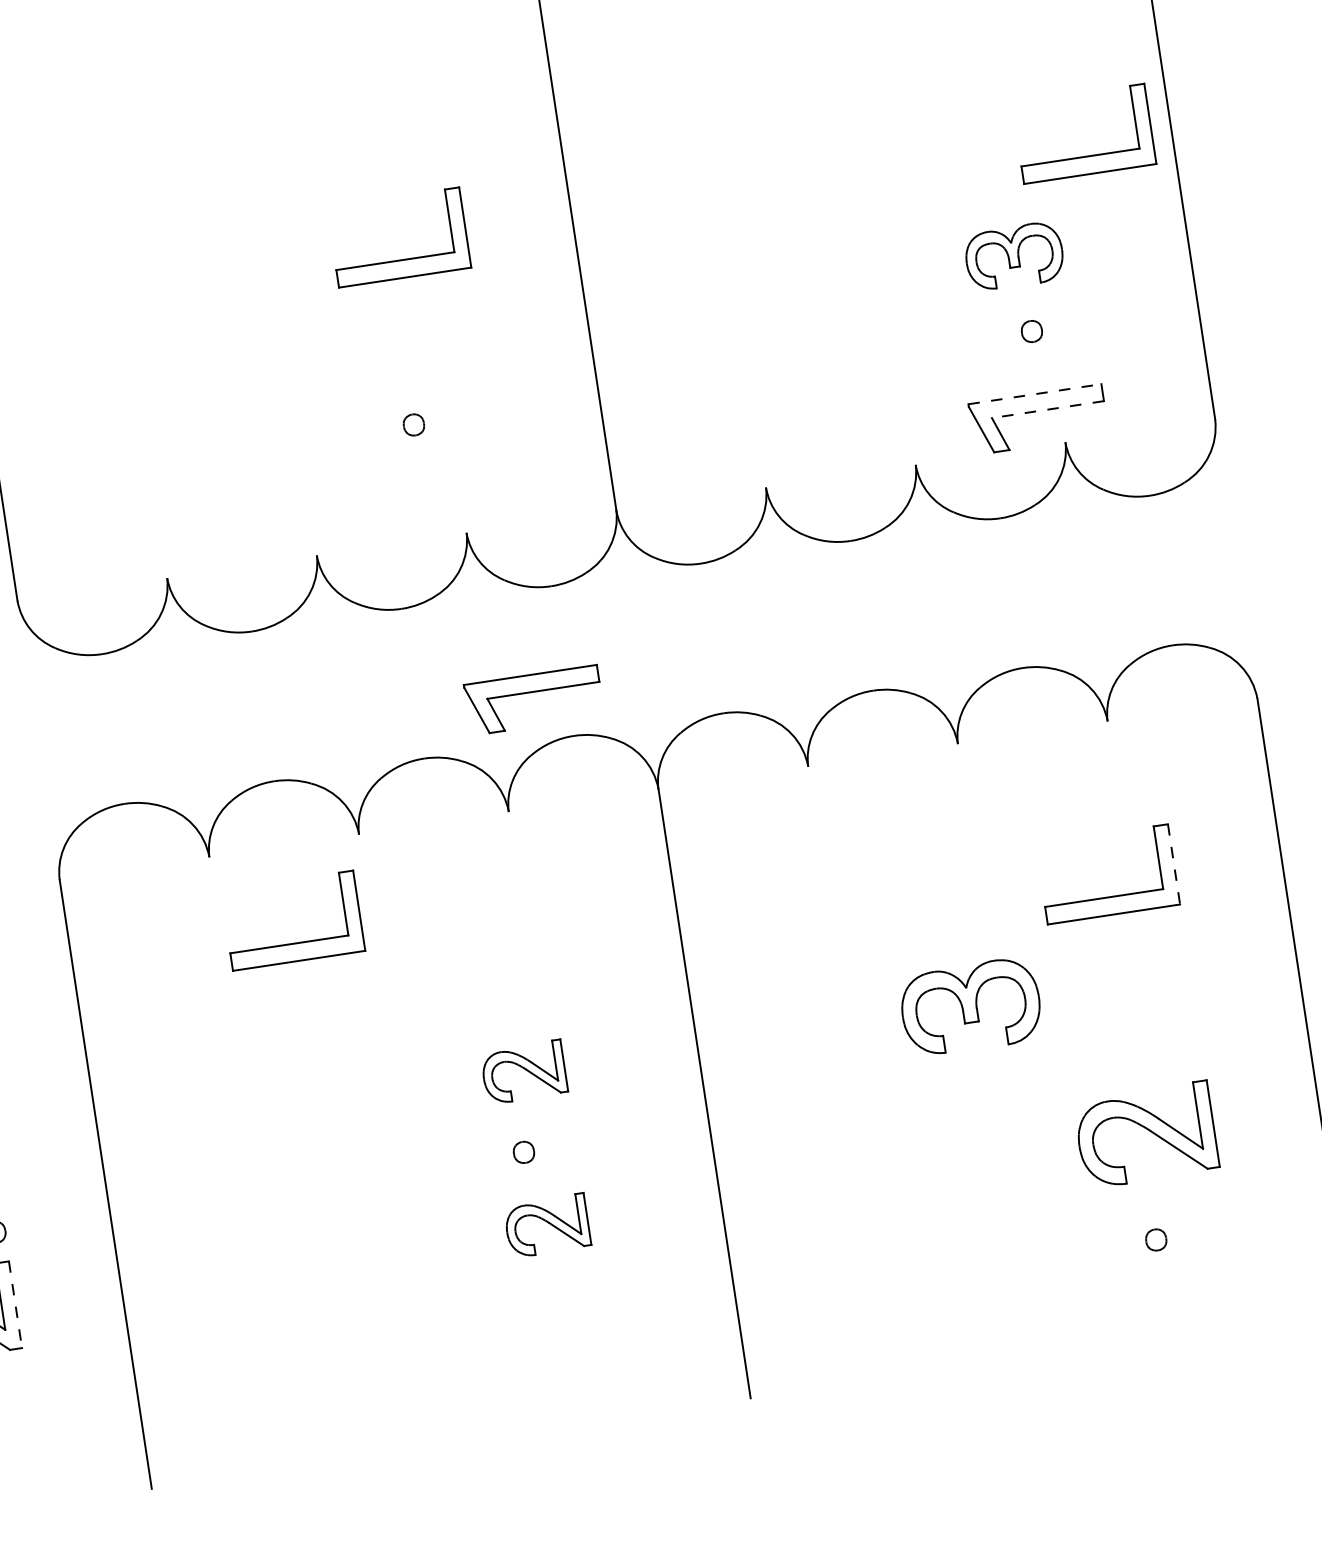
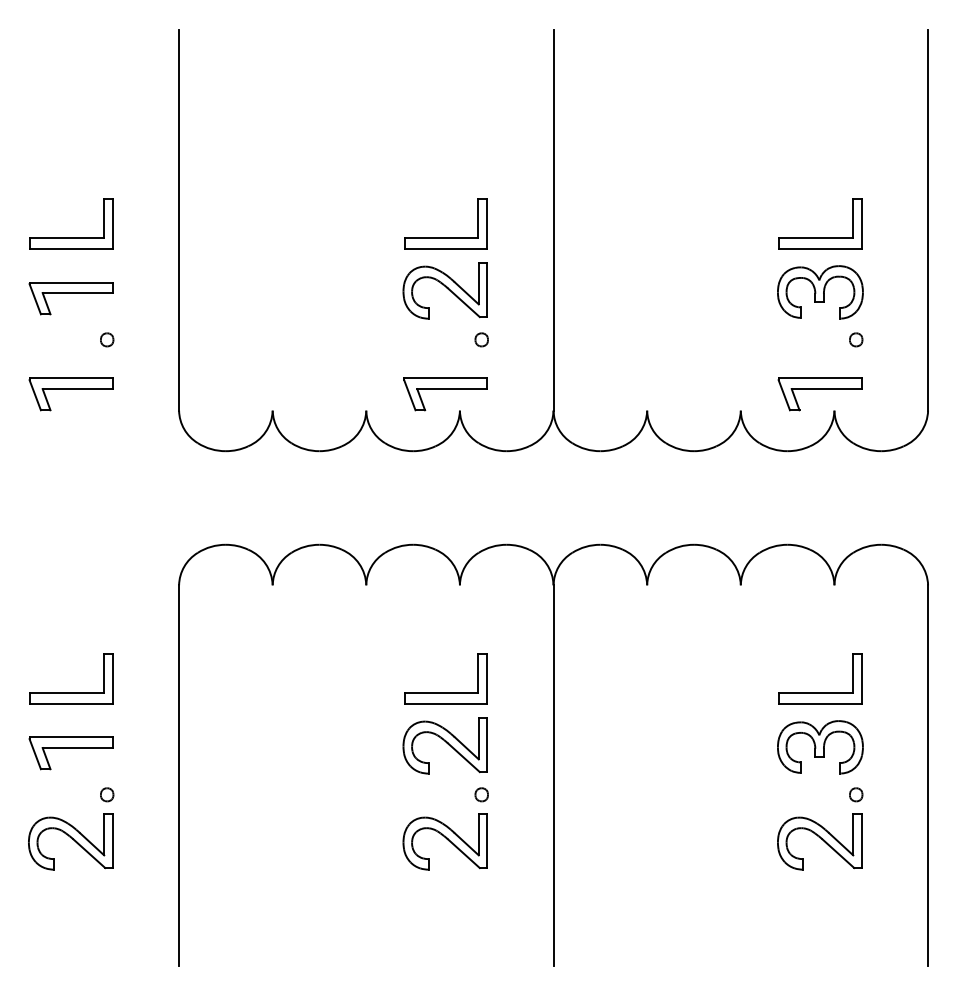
part: (1087, 155) -> (820, 237), moved
part: (1014, 256) -> (820, 292), size x1.43
part: (1032, 330) -> (856, 339), moved
part: (412, 344) -> (444, 290), added
line: (1035, 394) -> (820, 378), dashed -> solid
line: (1047, 410) -> (826, 389), dashed -> solid
part: (413, 424) -> (481, 339), moved
part: (533, 700) -> (445, 394), moved
line: (1173, 865) -> (861, 679), dashed -> solid
part: (295, 942) -> (445, 692), moved
part: (971, 1007) -> (820, 747), moved
part: (522, 1071) -> (444, 745), size x1.67
part: (523, 1151) -> (481, 794), moved
part: (546, 1225) -> (444, 841), size x1.67
part: (1156, 1239) -> (856, 794), moved
line: (15, 1305) -> (112, 841), dashed -> solid

